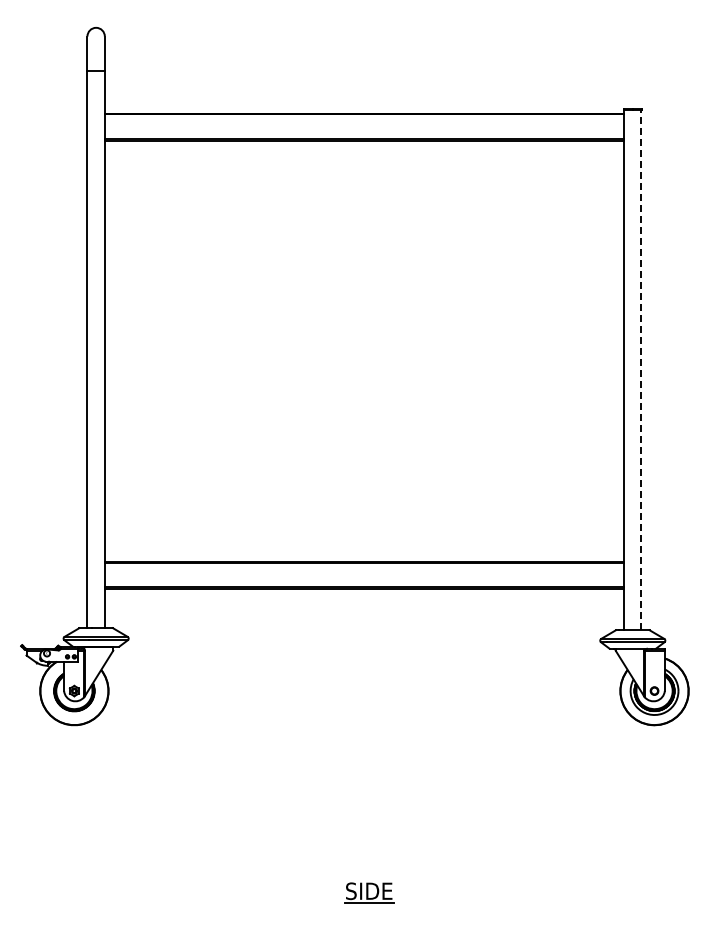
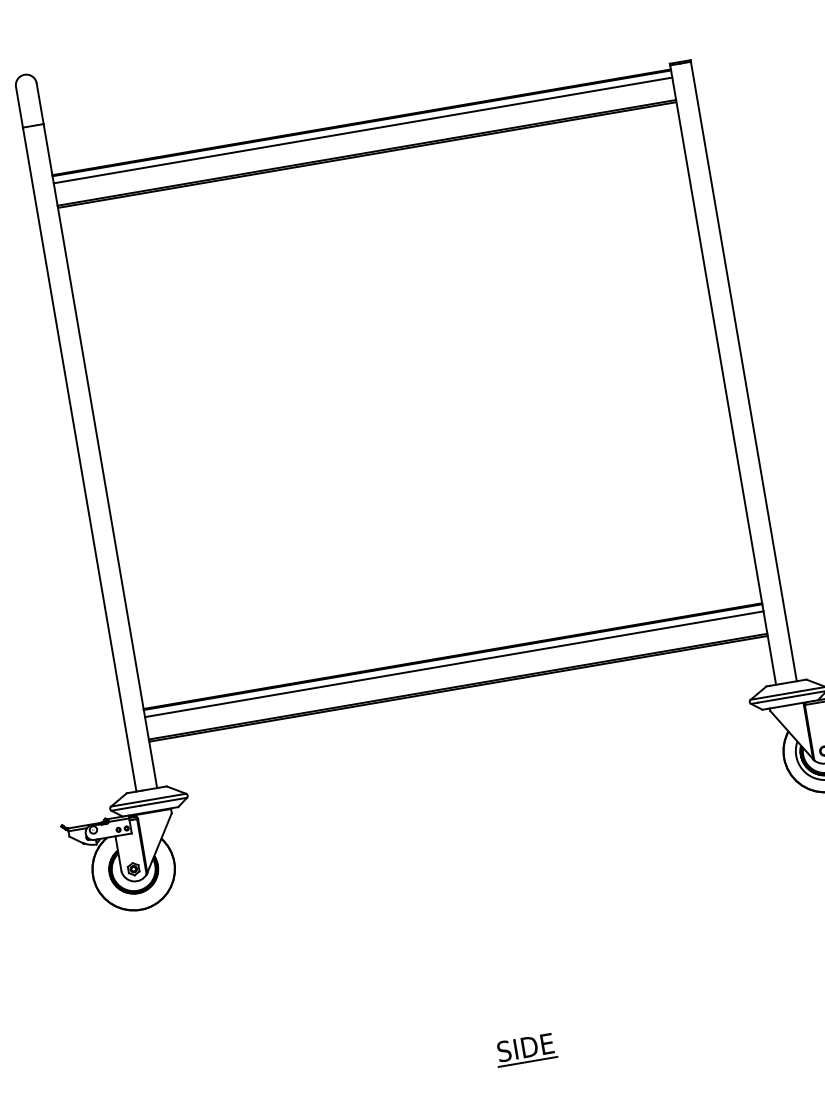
line: (364, 120) -> (363, 130), added
line: (641, 369) -> (743, 370), dashed -> solid
line: (364, 568) -> (454, 664), added

